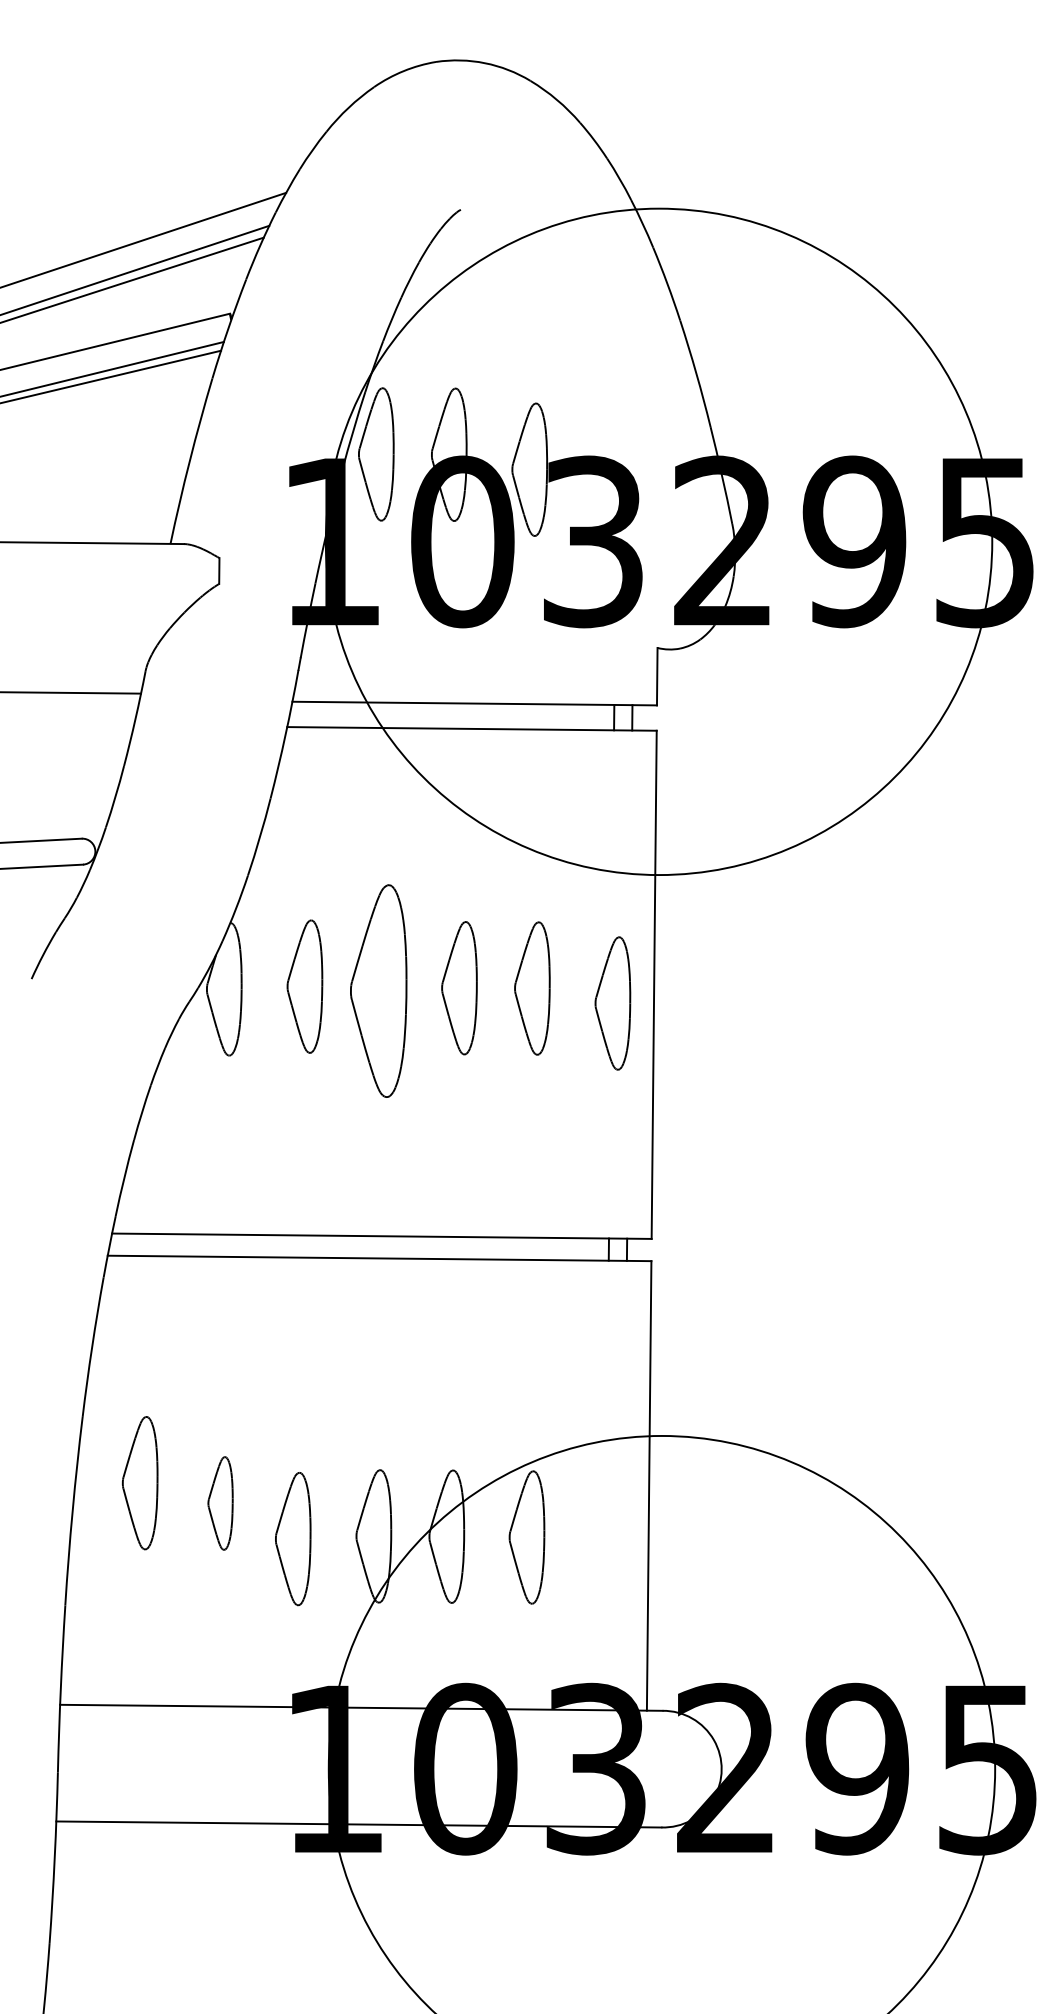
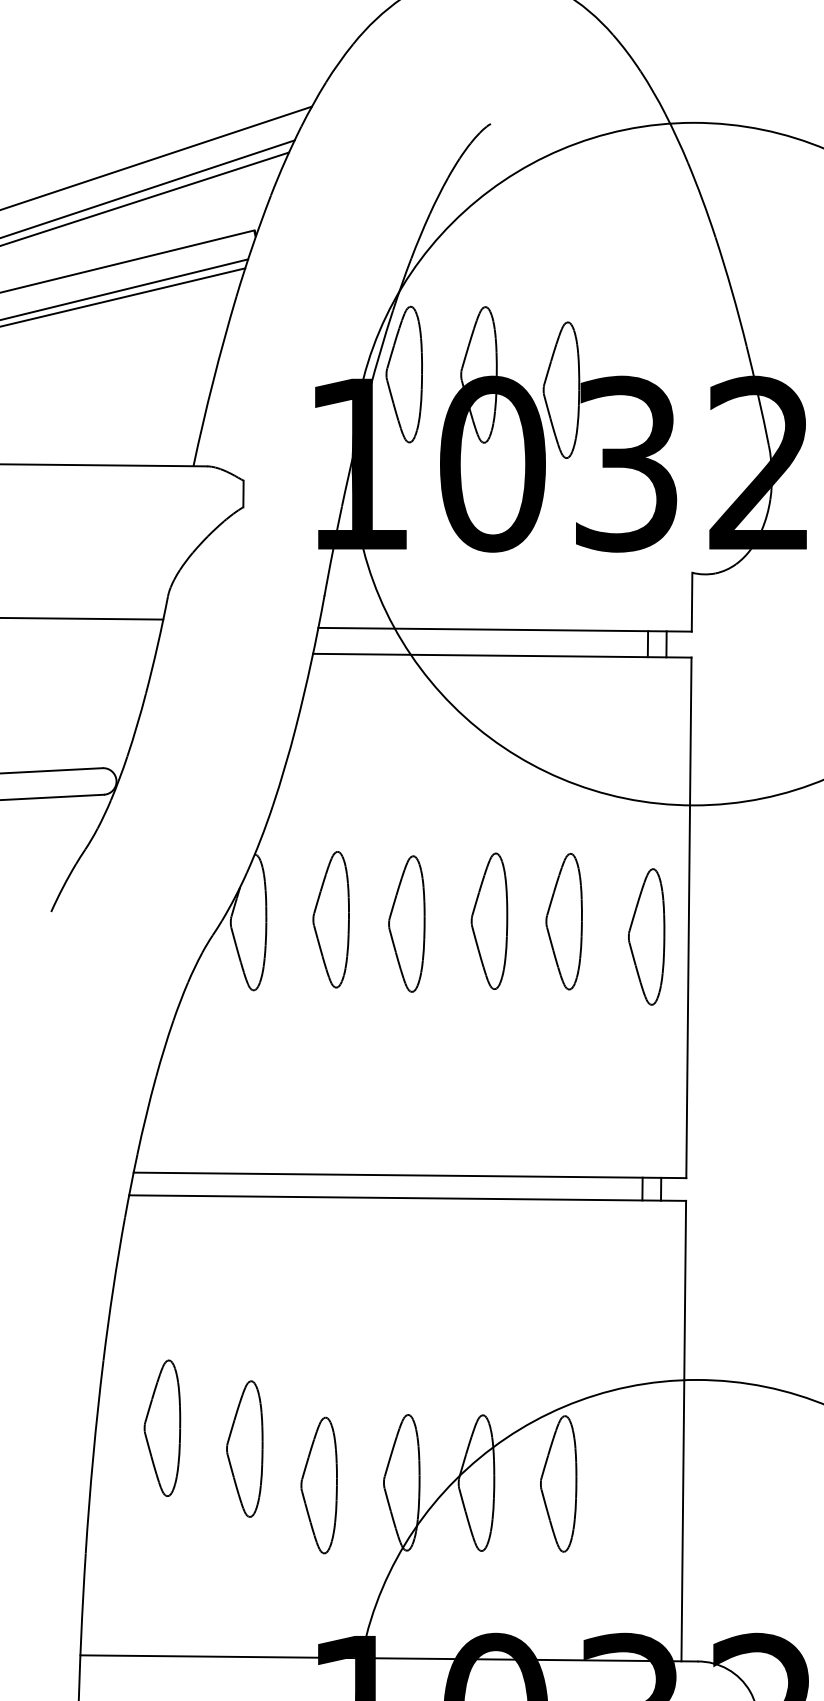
part: (378, 990) -> (406, 923), size x0.62
part: (220, 1503) -> (244, 1449), size x1.43

